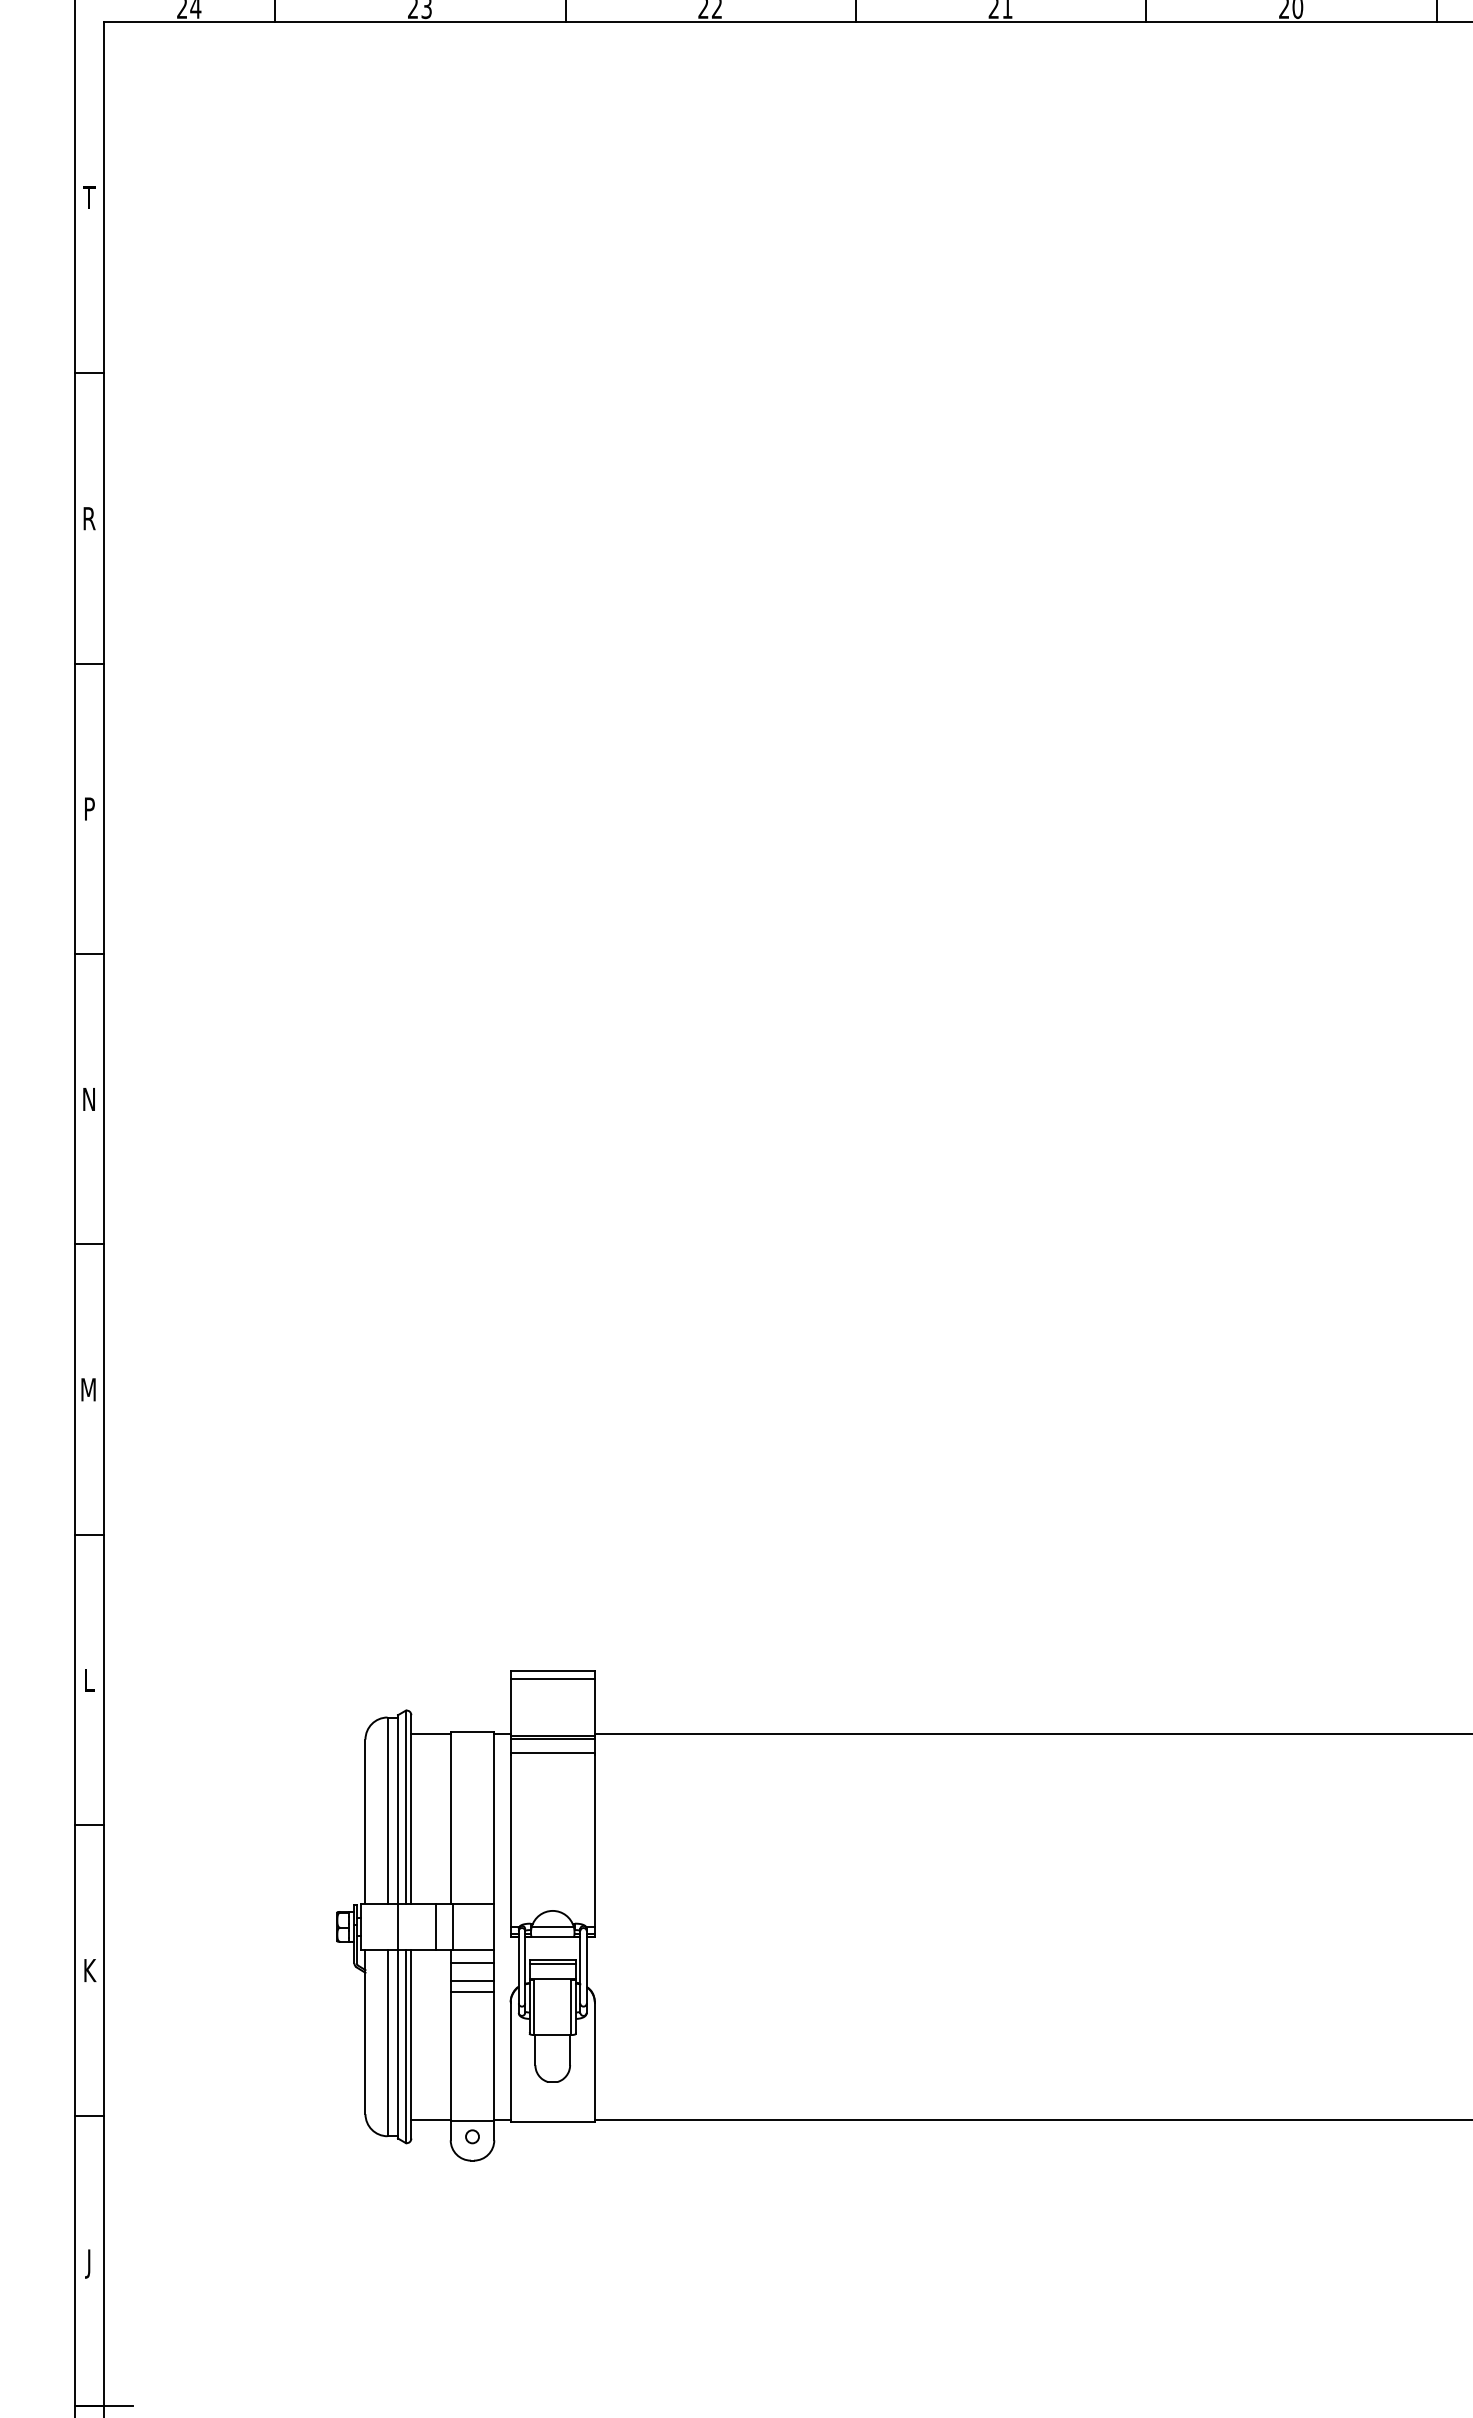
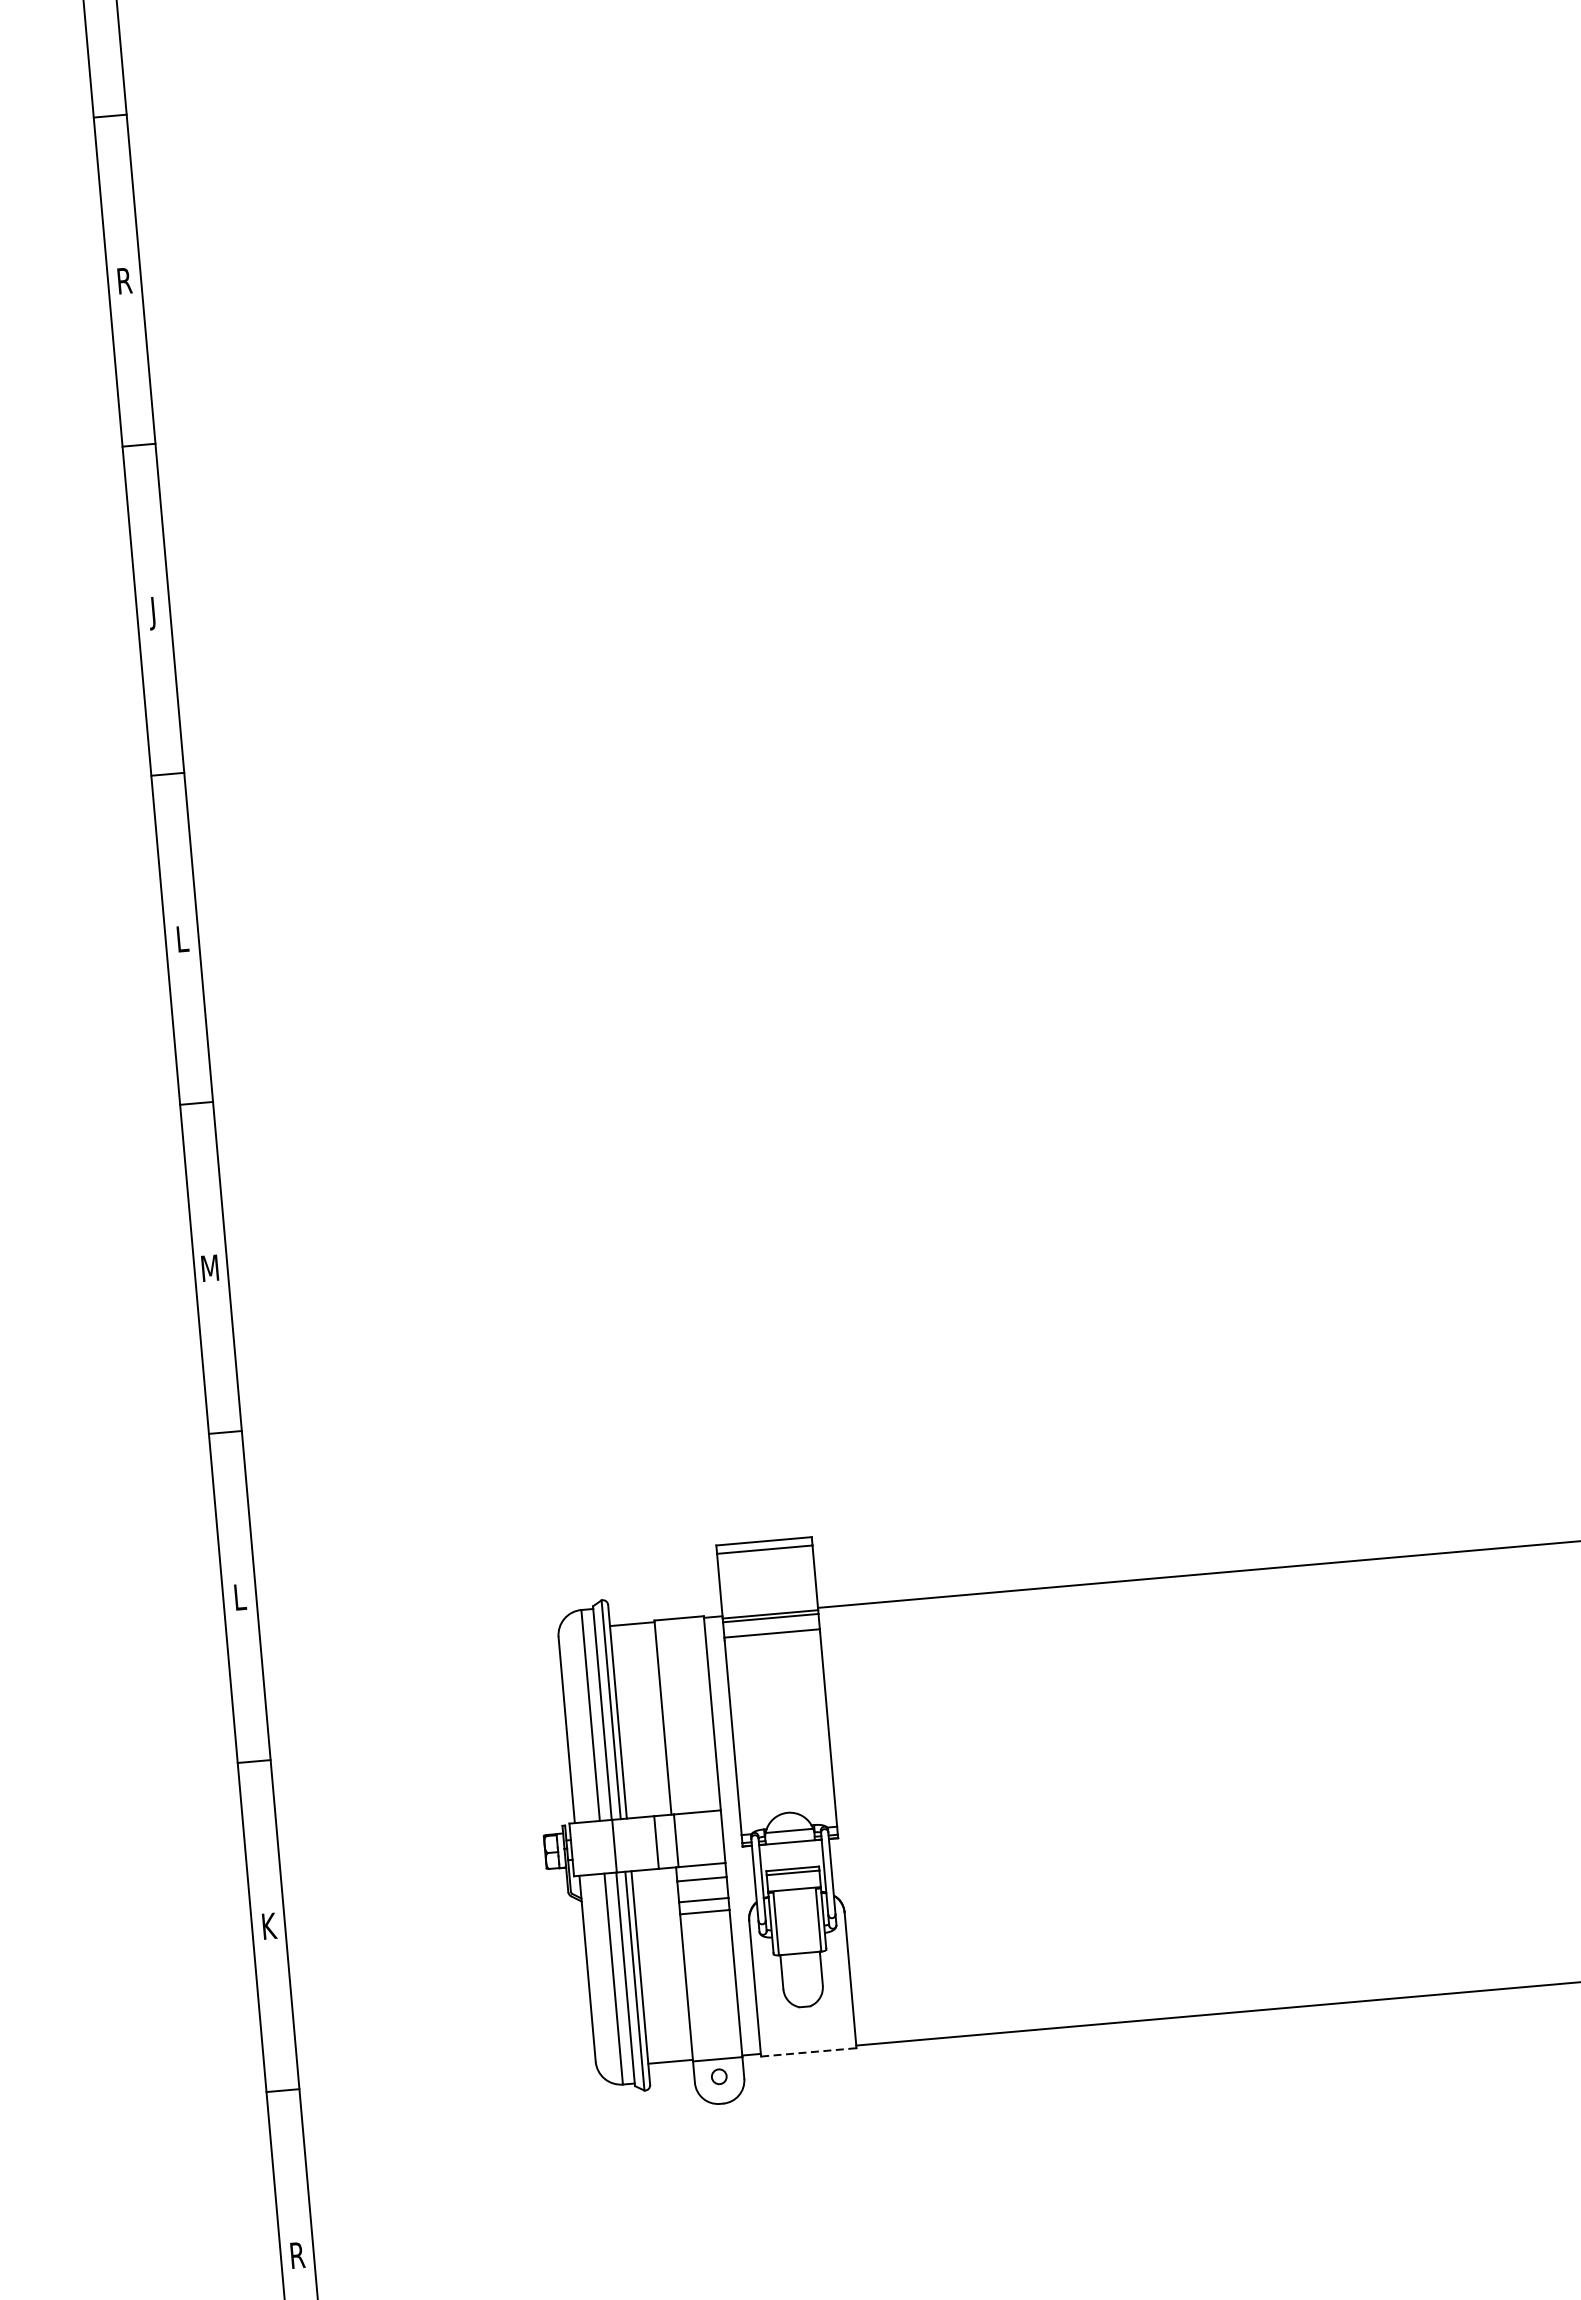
text: (89, 811) -> (153, 612), P -> J
text: (88, 1099) -> (181, 939), N -> L
line: (553, 2122) -> (809, 2052), solid -> dashed
text: (89, 2263) -> (297, 2258), J -> R

